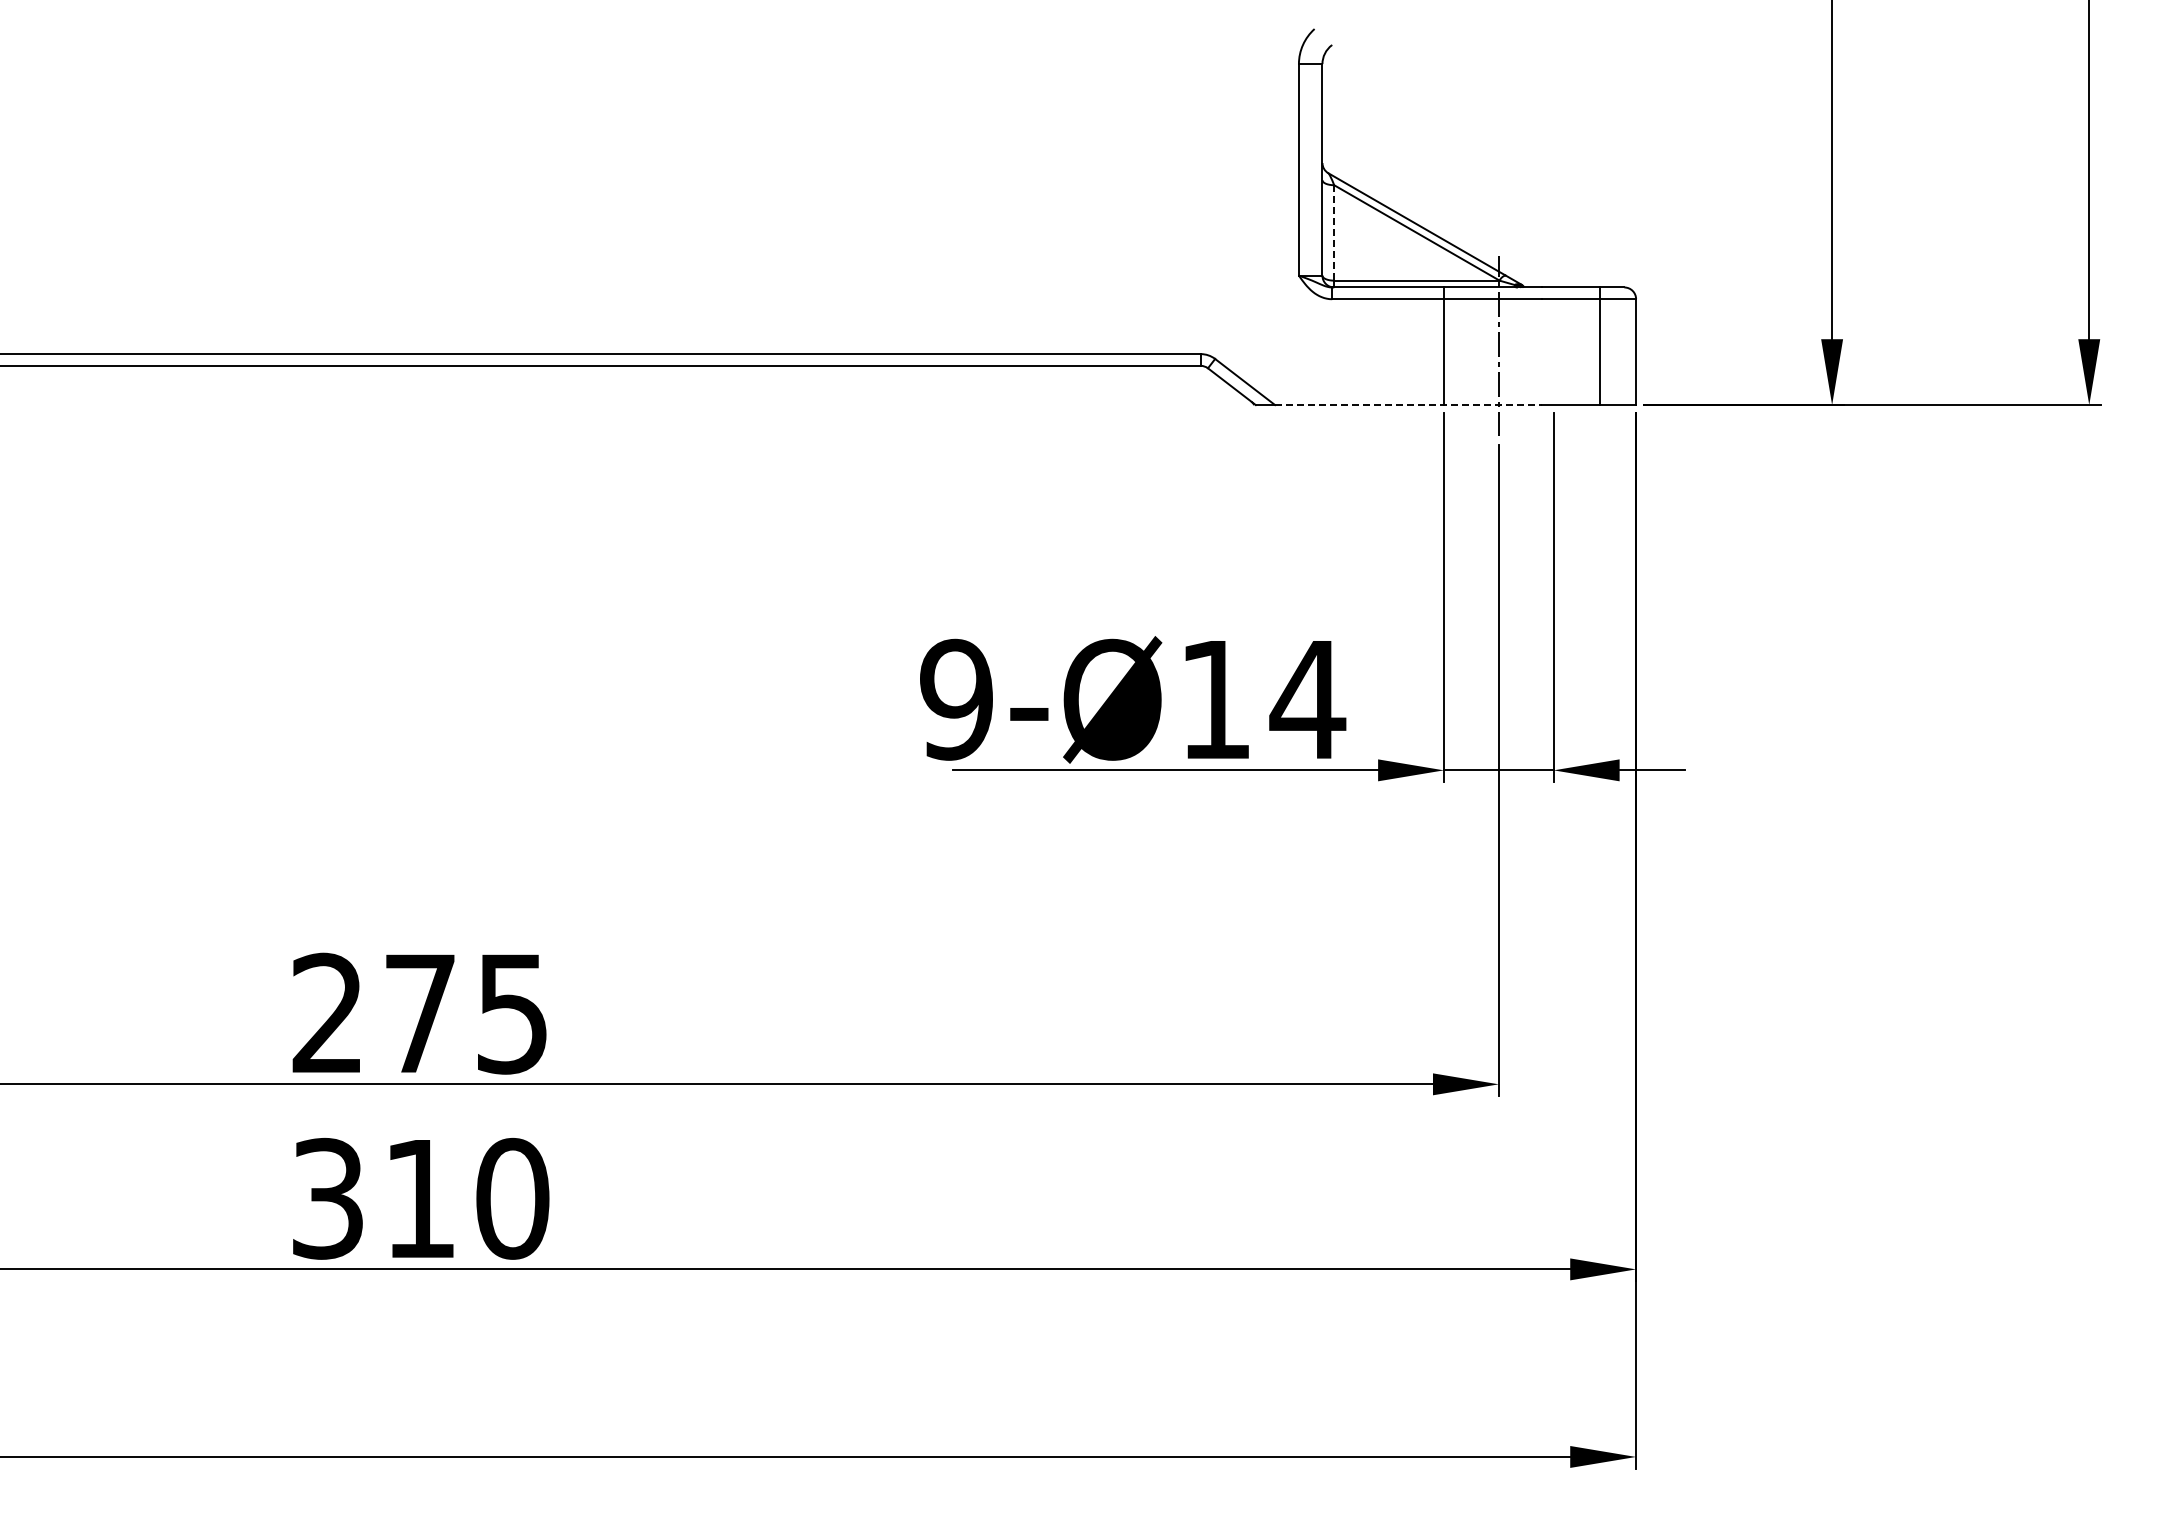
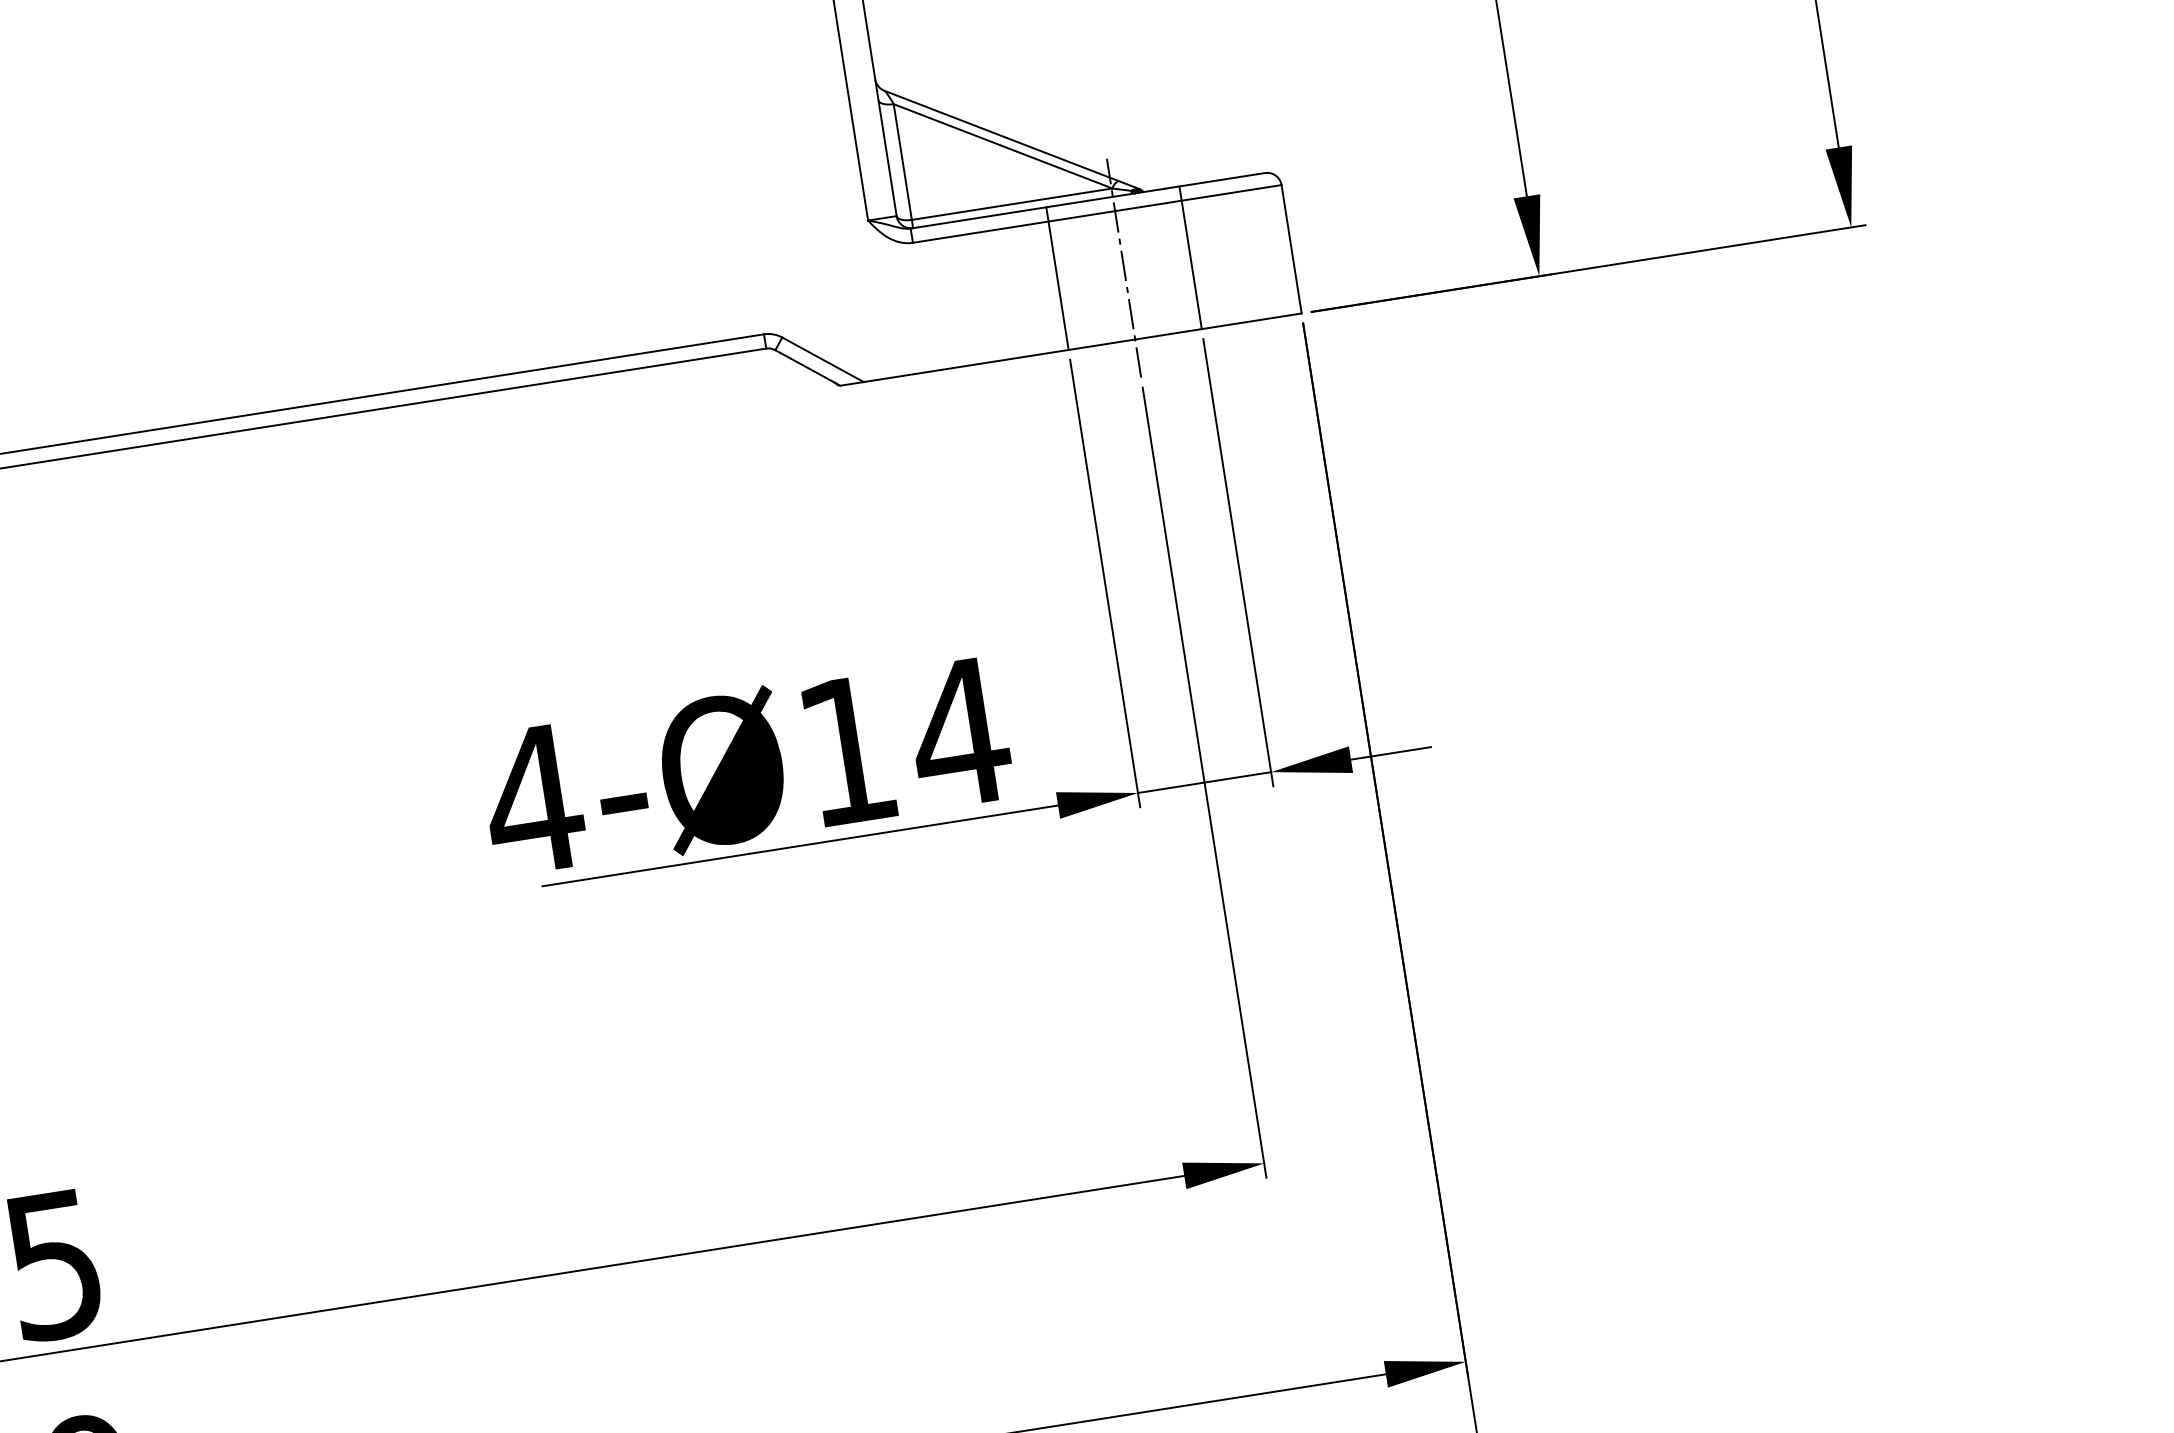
line: (1334, 232) -> (903, 161), dashed -> solid
line: (1599, 346) -> (1190, 258), moved
line: (1409, 405) -> (1026, 357), dashed -> solid
text: (956, 699) -> (533, 799), 9-Ø14 -> 4-Ø14

